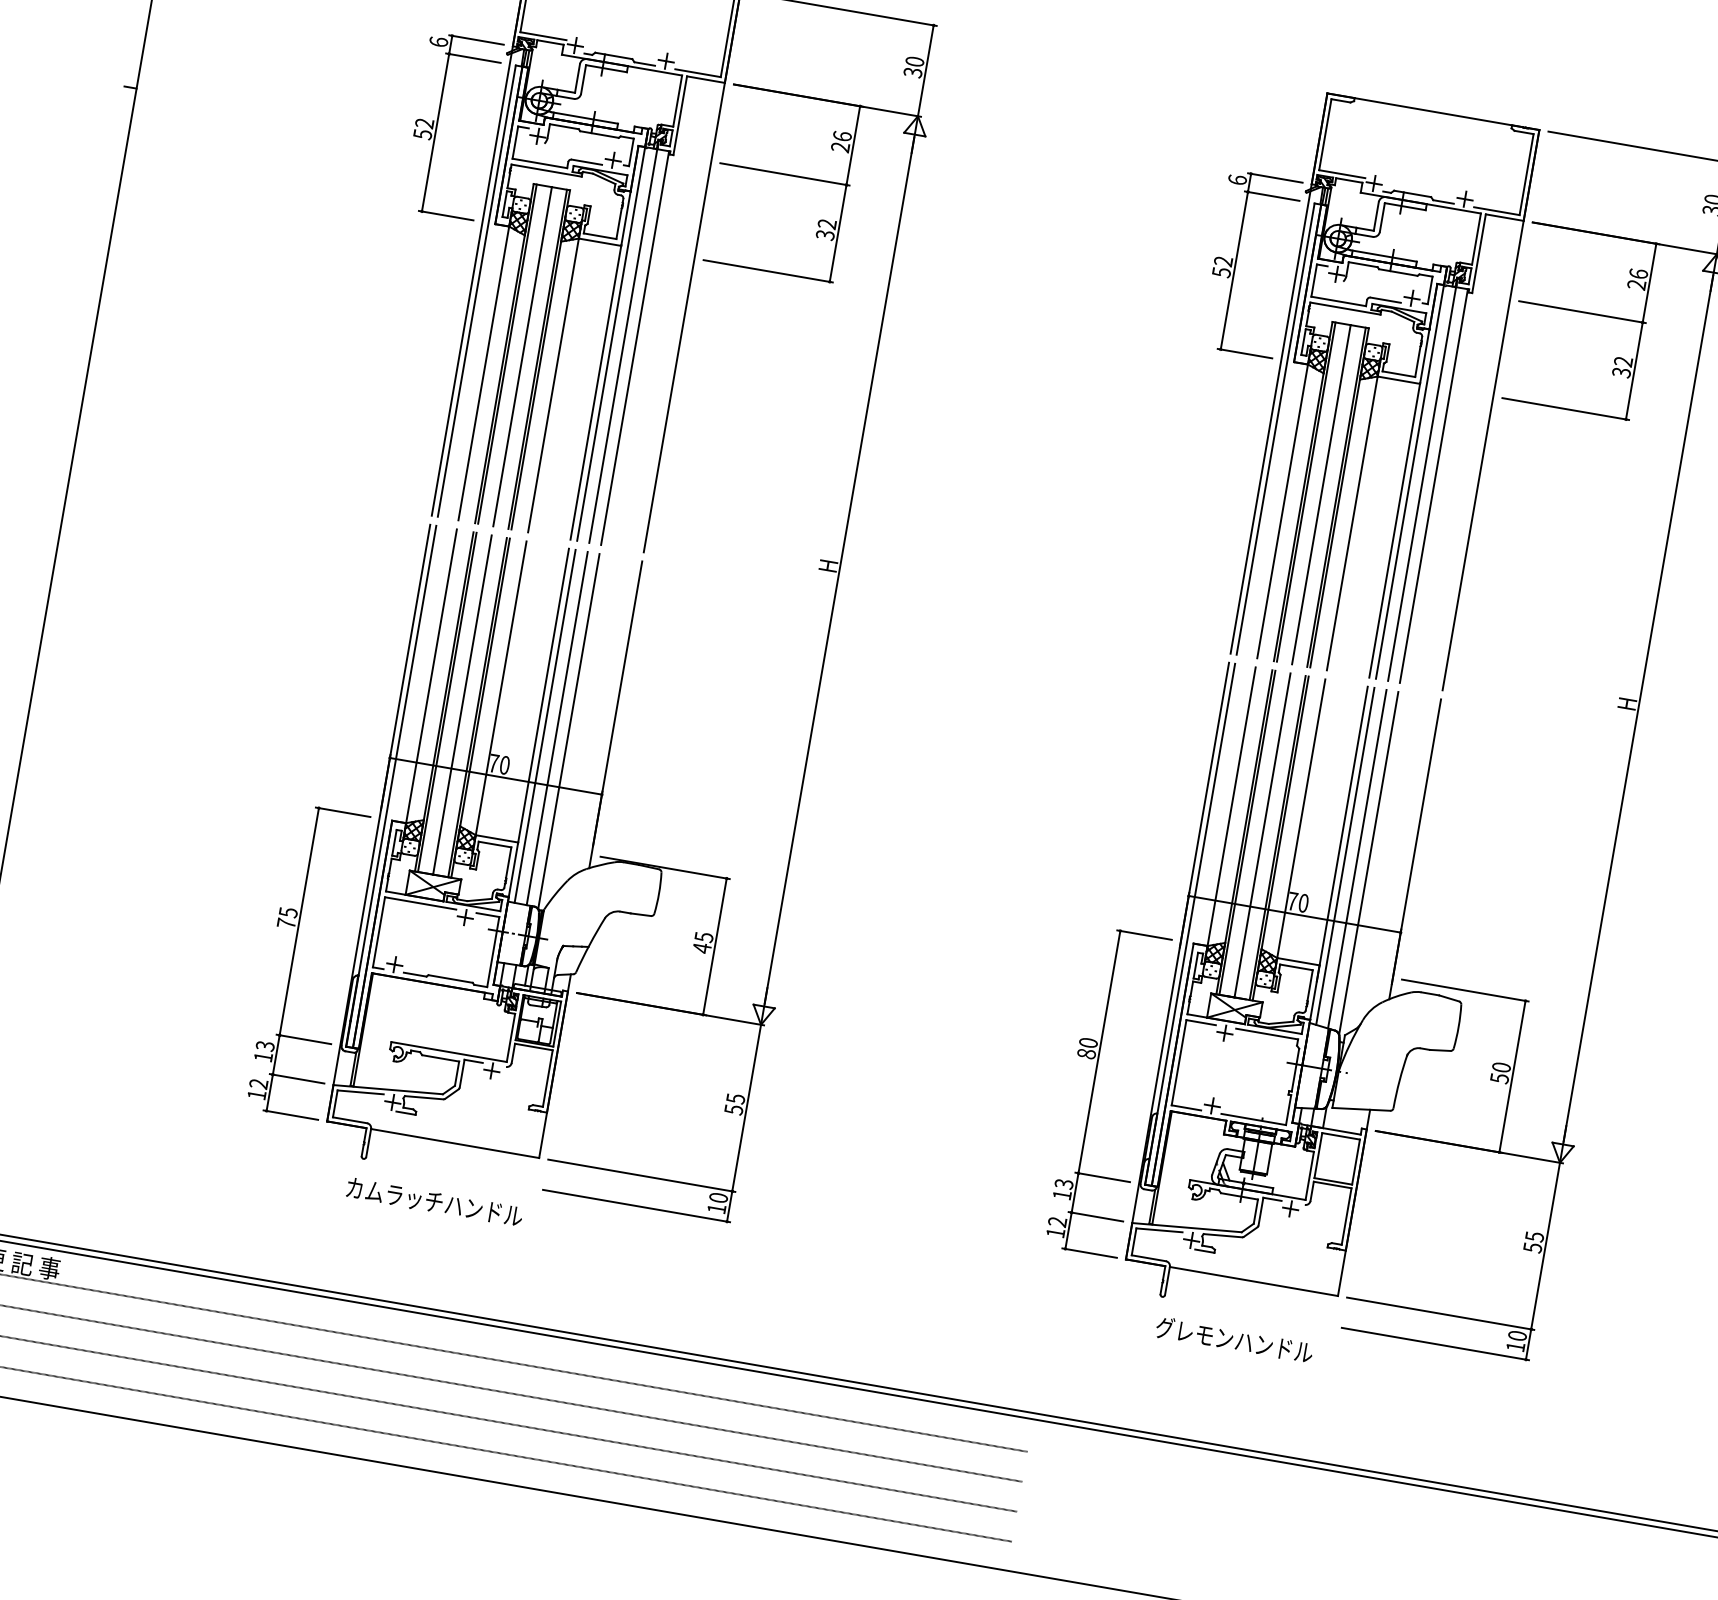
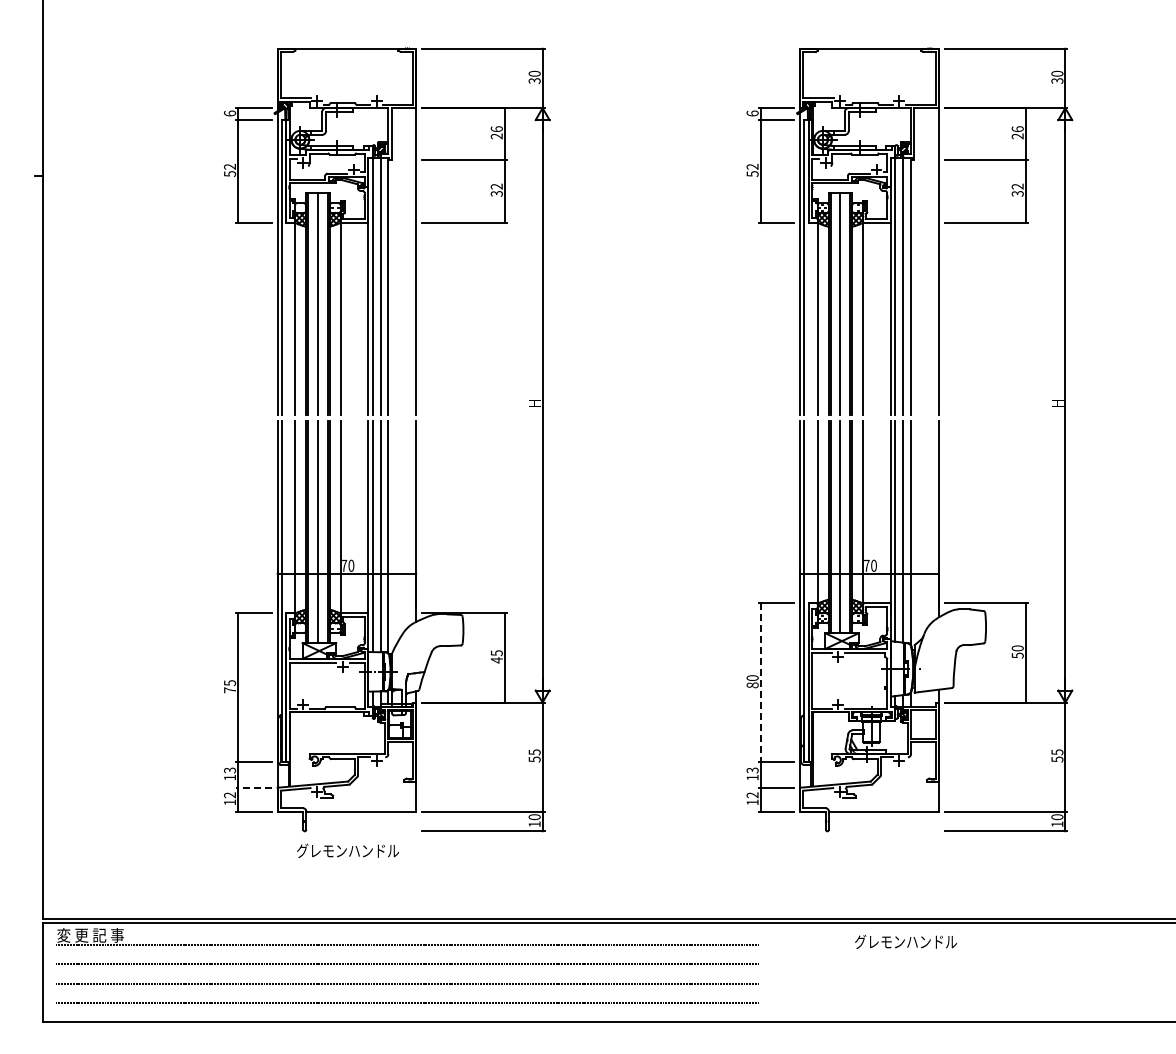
line: (1099, 1053) -> (760, 683), solid -> dashed
line: (296, 1078) -> (253, 787), solid -> dashed
text: (434, 1201) -> (354, 850), カムラッチハンドル -> グレモンハンドル
text: (1233, 1339) -> (905, 941), moved

